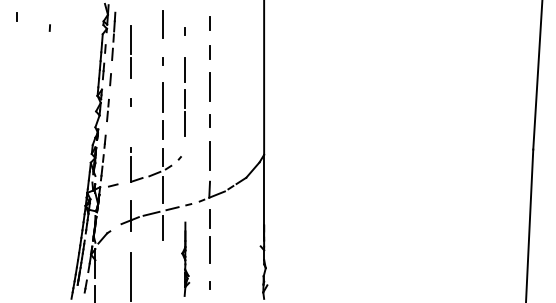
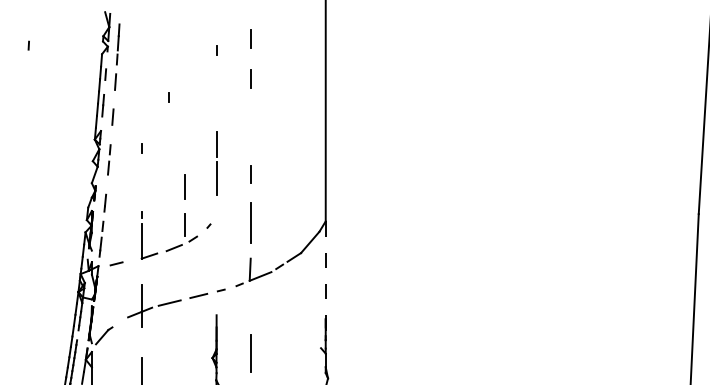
line: (162, 24) -> (184, 40), removed
line: (130, 51) -> (140, 78), removed
line: (162, 61) -> (168, 97), moved
line: (185, 69) -> (216, 103), removed
line: (210, 86) -> (251, 126), removed
line: (162, 97) -> (184, 141), removed
line: (162, 189) -> (184, 269), removed
line: (264, 196) -> (326, 279), solid -> dashed
line: (209, 218) -> (250, 309), removed
line: (162, 228) -> (184, 323), removed

